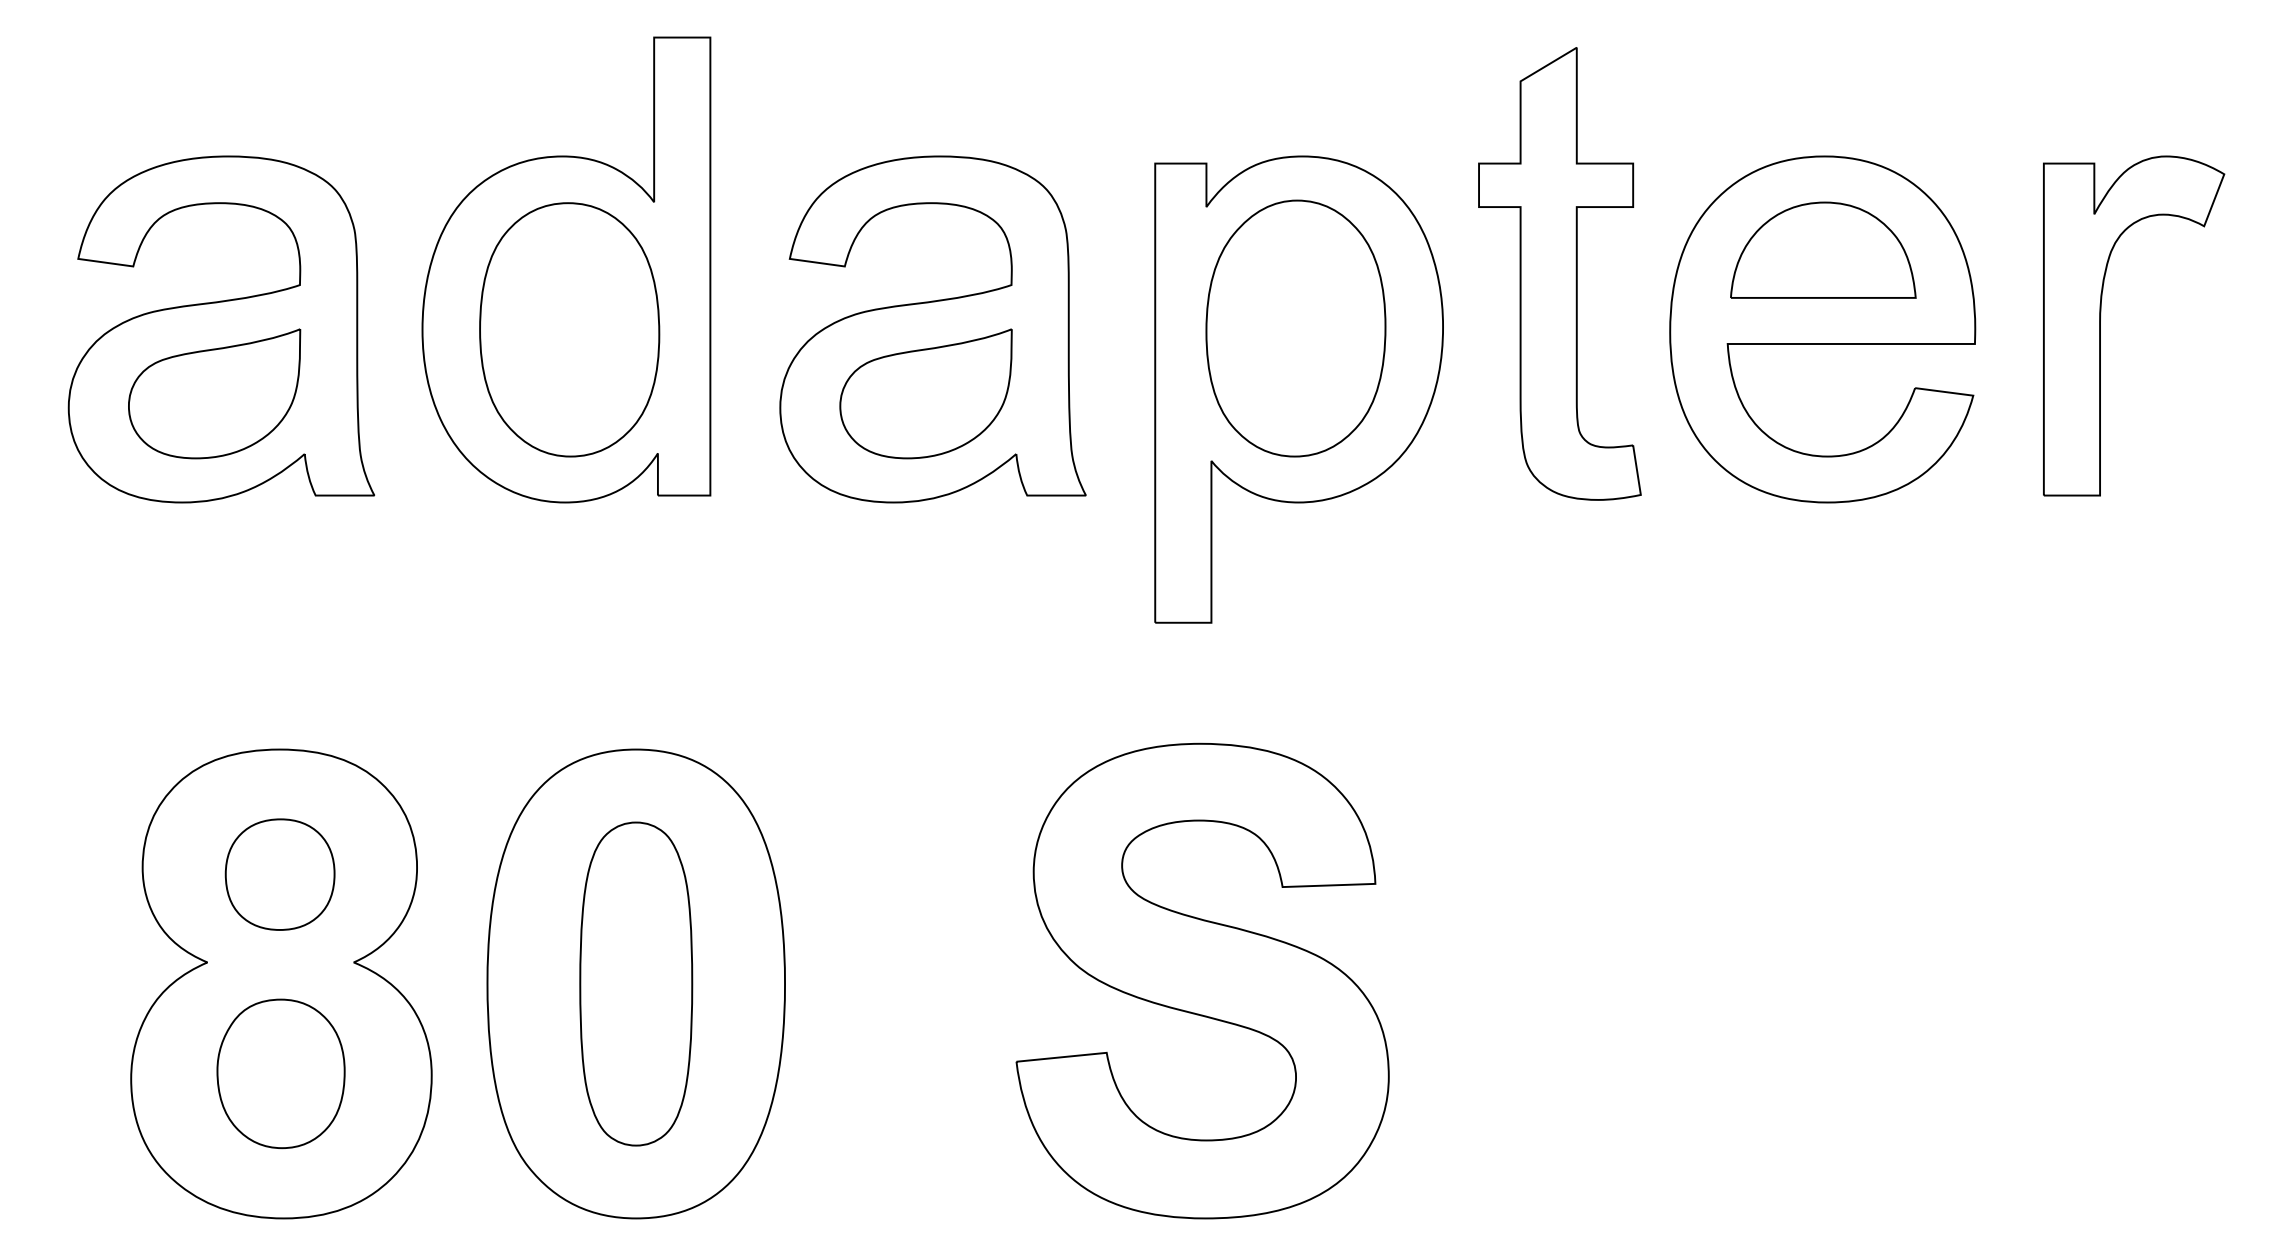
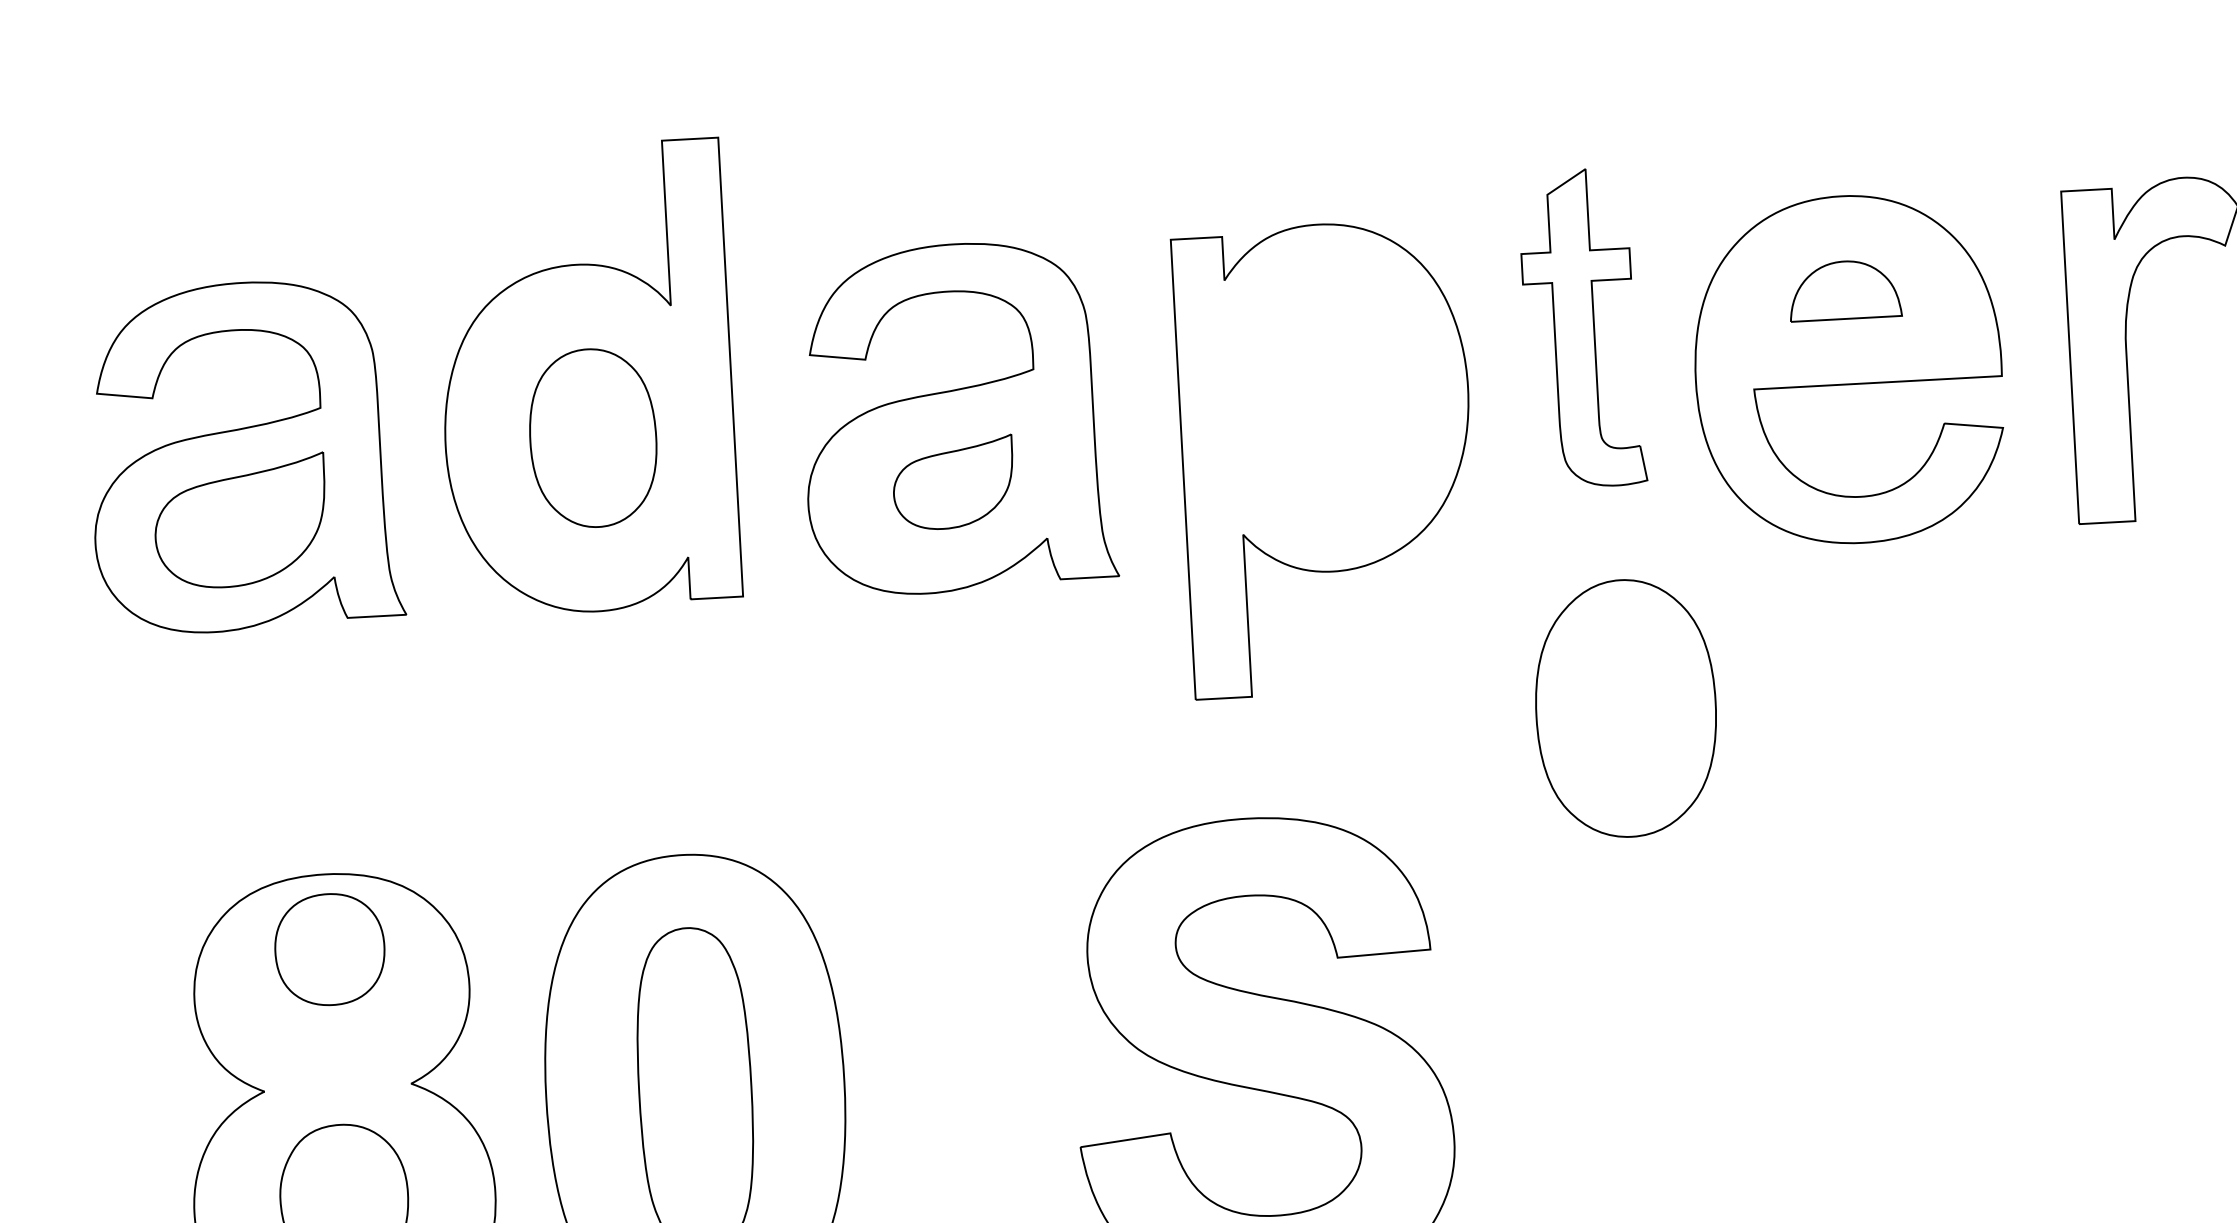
part: (1823, 249) -> (1845, 289), size x0.6
part: (1559, 273) -> (1581, 327), size x0.7
part: (1295, 328) -> (1625, 708), moved
part: (569, 329) -> (592, 437), size x0.7
part: (925, 393) -> (953, 482), size x0.7
part: (279, 874) -> (329, 949), moved

